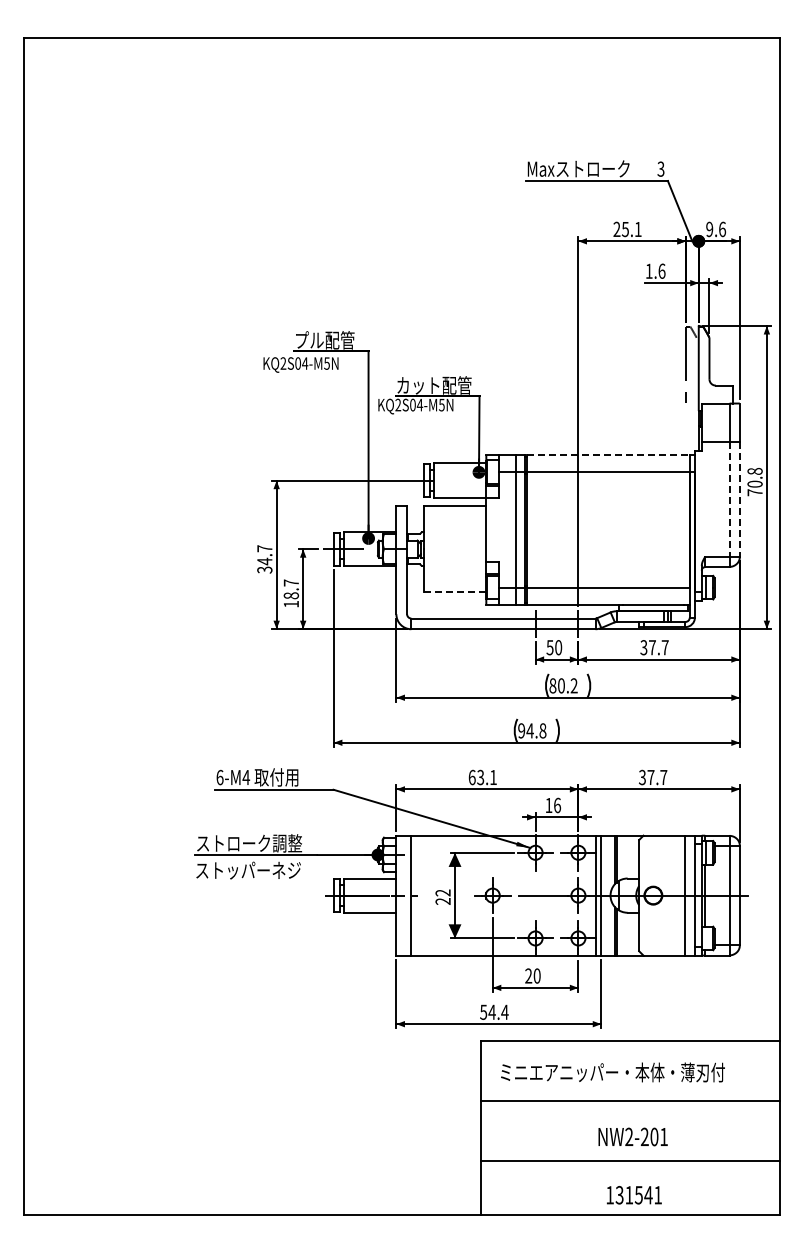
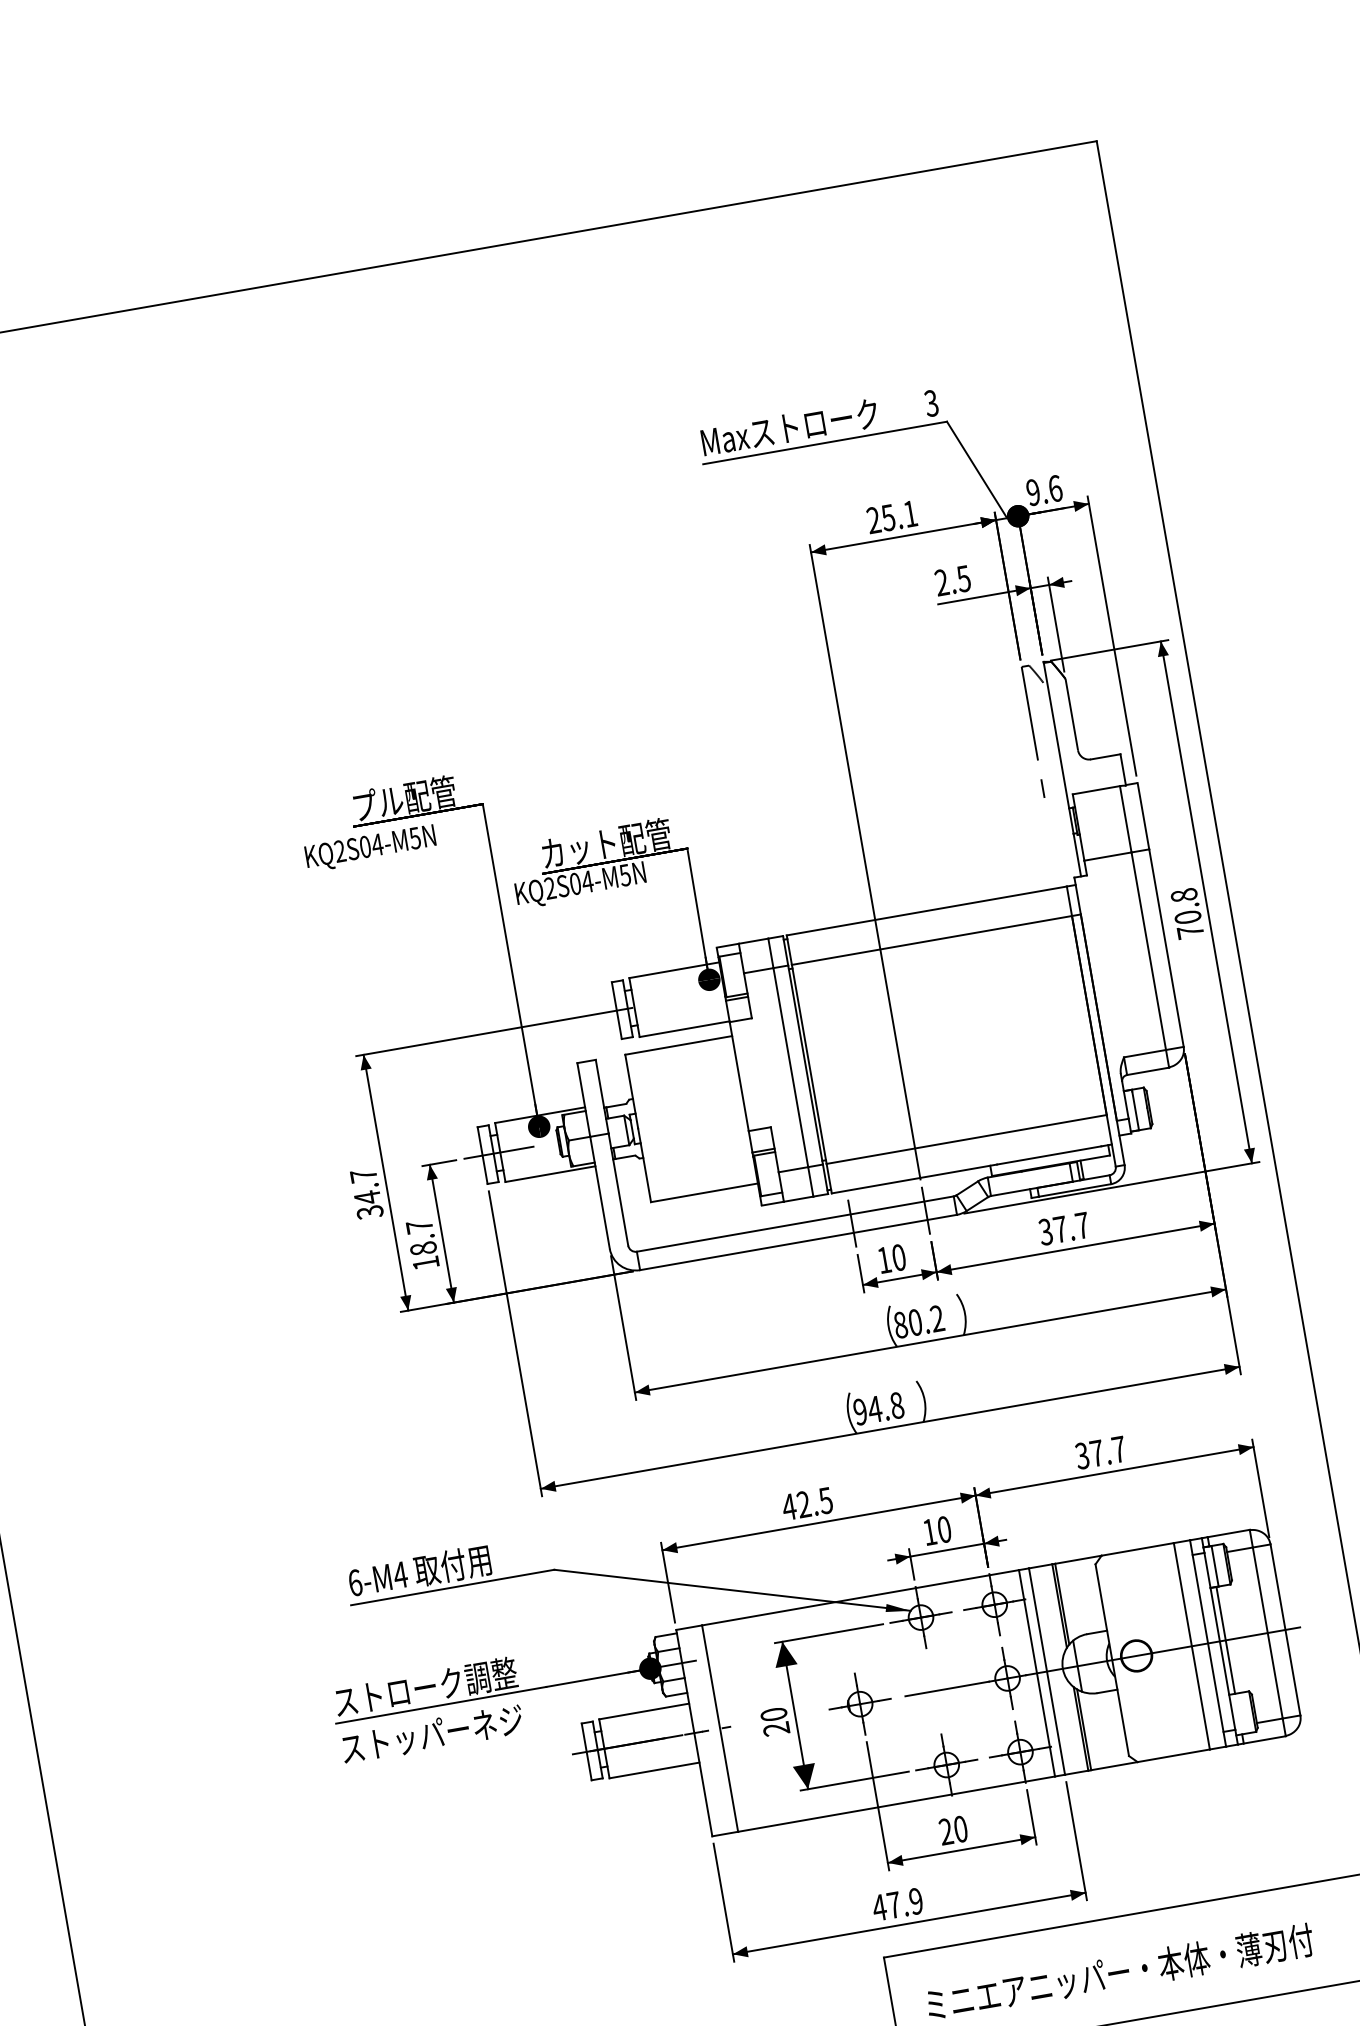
text: (655, 270) -> (952, 579), 1.6 -> 2.5
line: (608, 454) -> (926, 910), dashed -> solid
line: (729, 499) -> (1148, 951), dashed -> solid
line: (739, 499) -> (1165, 948), dashed -> solid
line: (455, 591) -> (704, 1191), dashed -> solid
text: (549, 647) -> (883, 1260), 50 -> 10
text: (482, 777) -> (807, 1503), 63.1 -> 42.5
text: (557, 804) -> (944, 1527), 16 -> 10
text: (442, 892) -> (772, 1713), 22 -> 20
text: (493, 1011) -> (896, 1903), 54.4 -> 47.9

